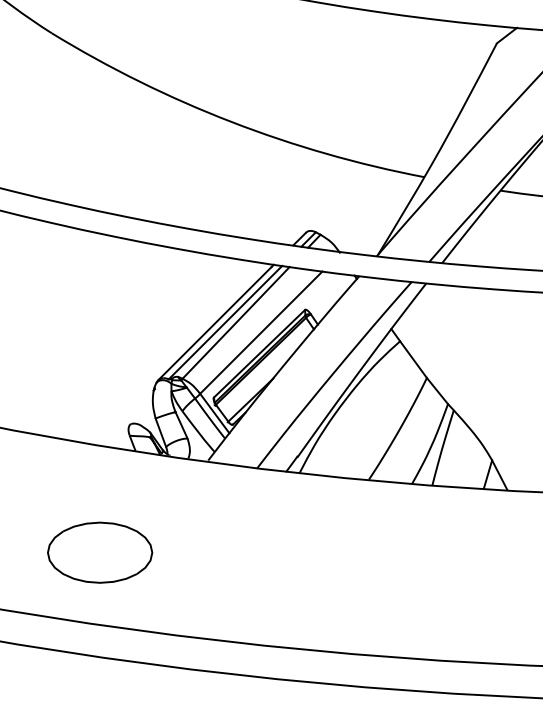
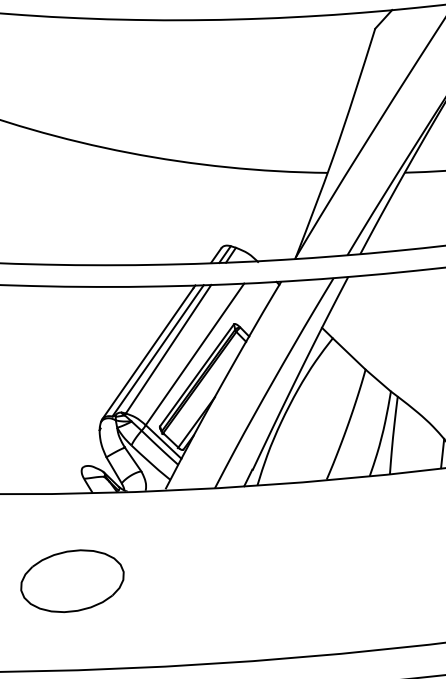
part: (100, 552) -> (72, 580), moved

